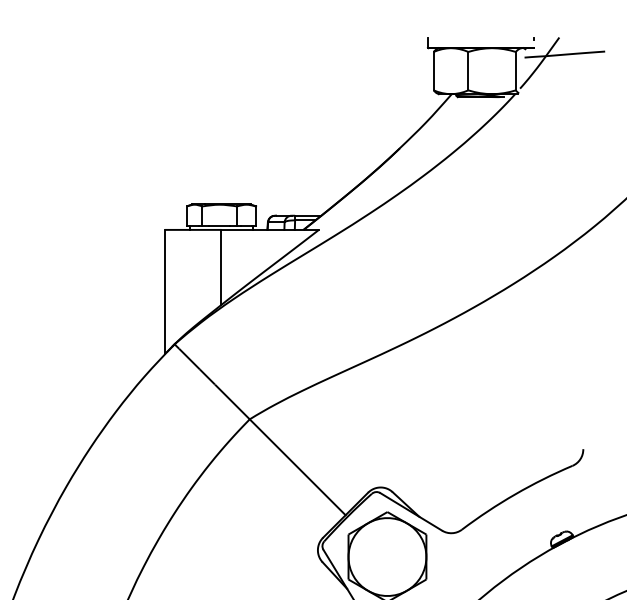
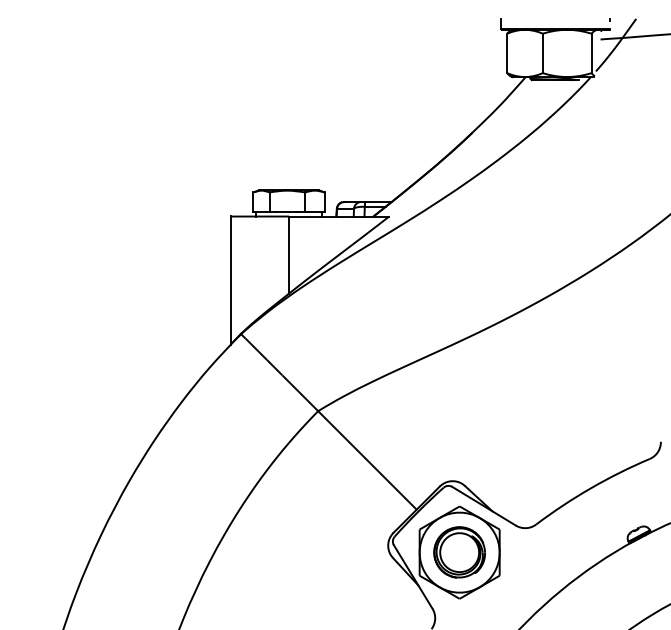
part: (387, 556) -> (459, 552), added

